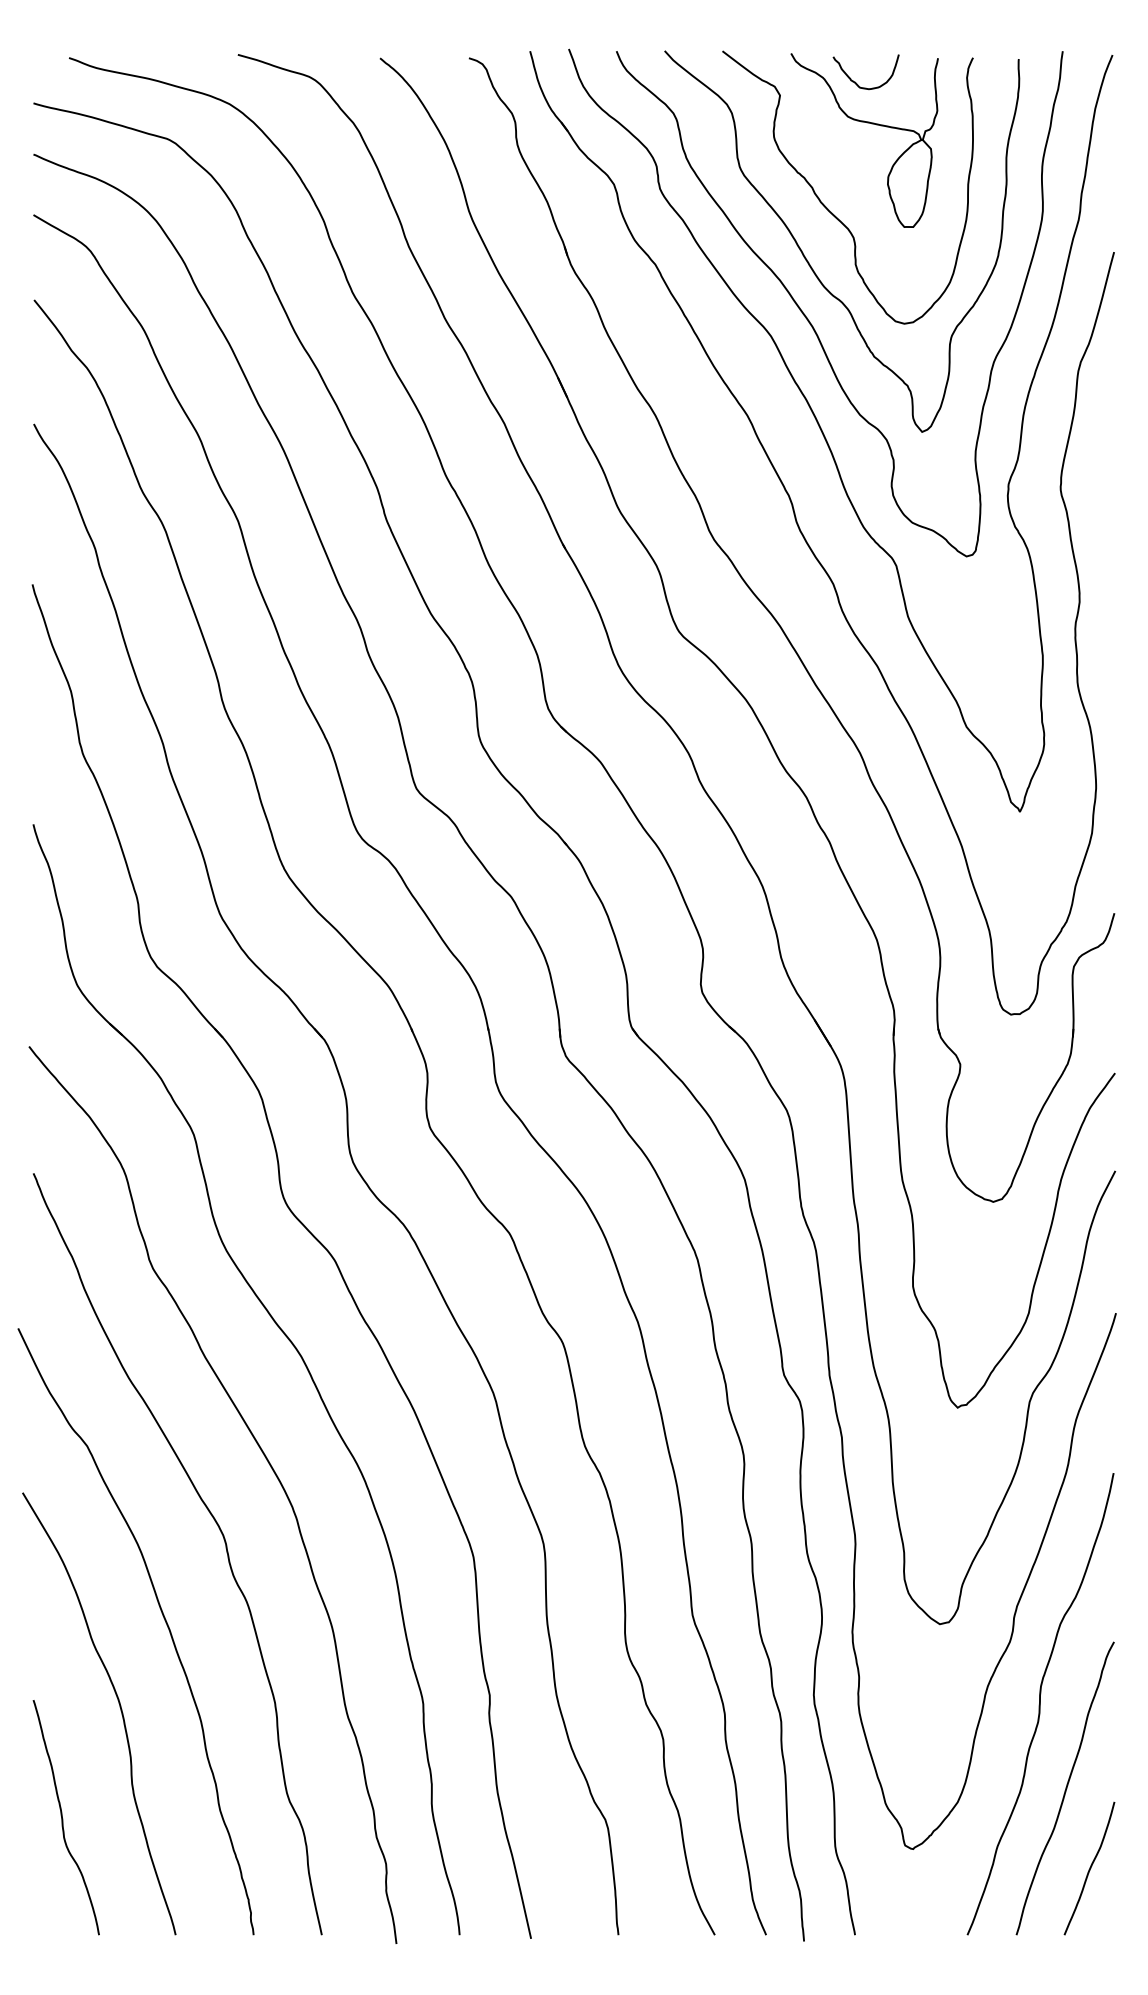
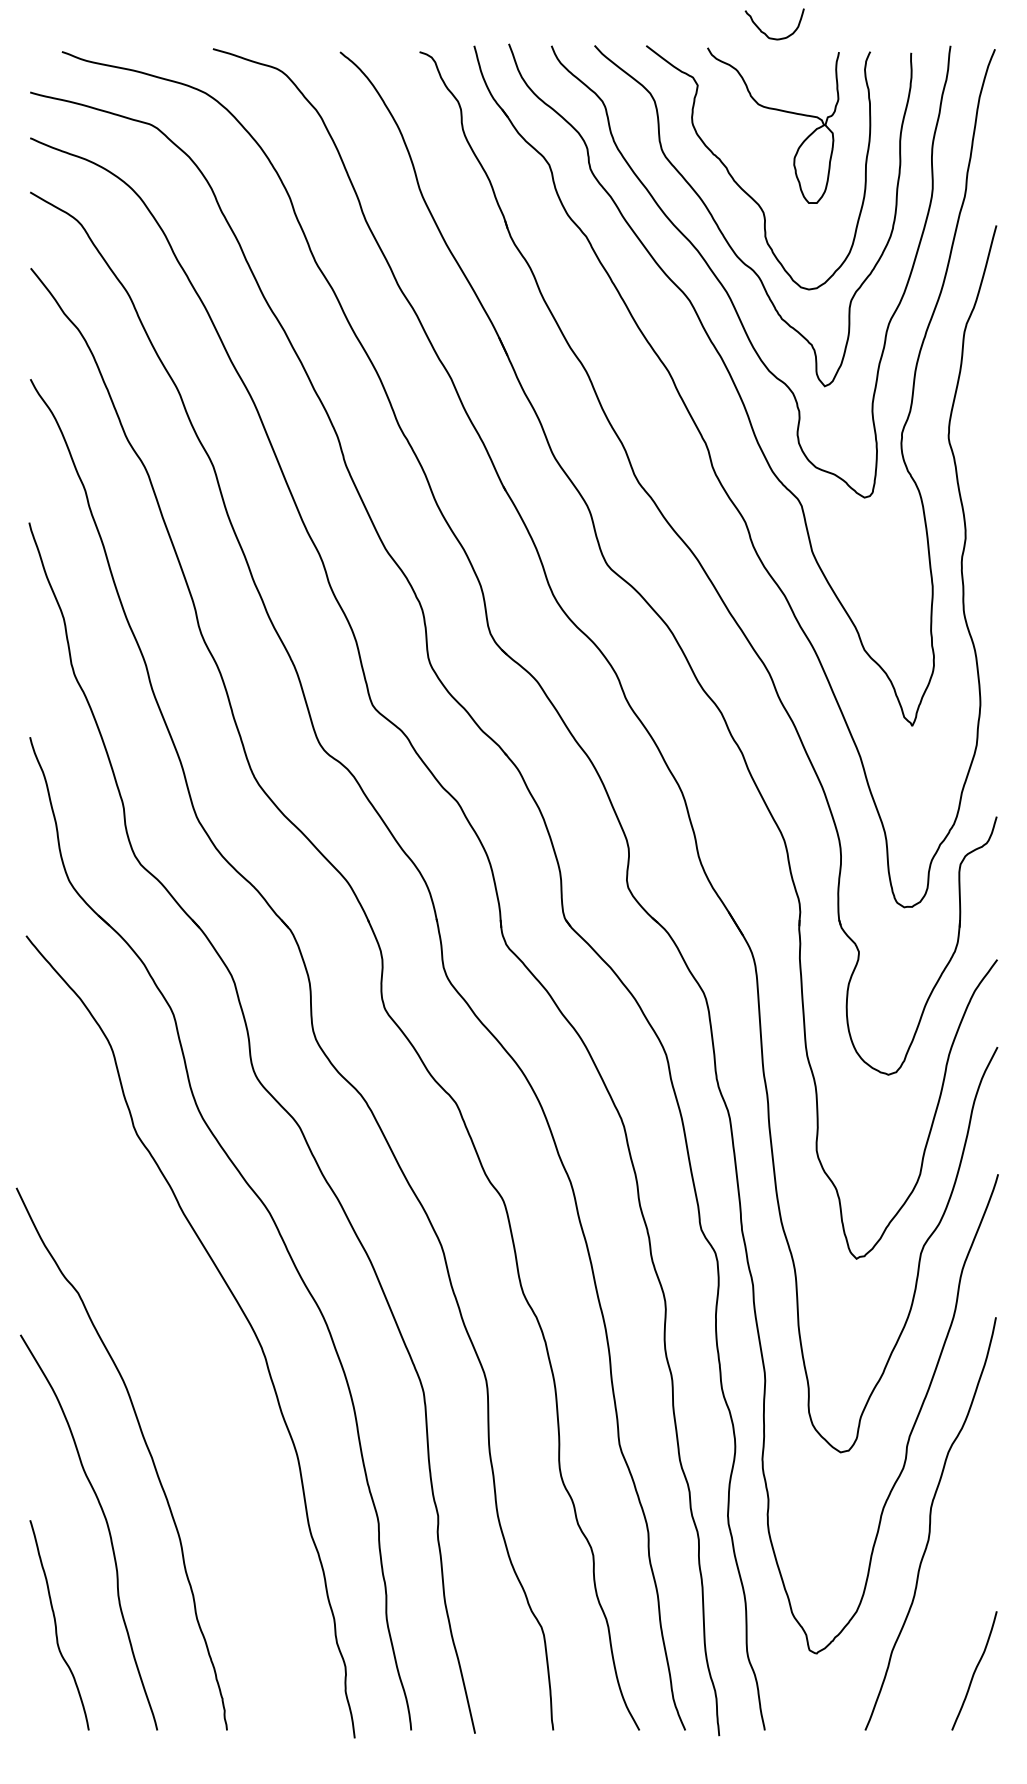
curve: (855, 81) -> (765, 32), moved
curve: (224, 1543) -> (200, 1380), removed
curve: (1065, 1788) -> (952, 1599), removed

